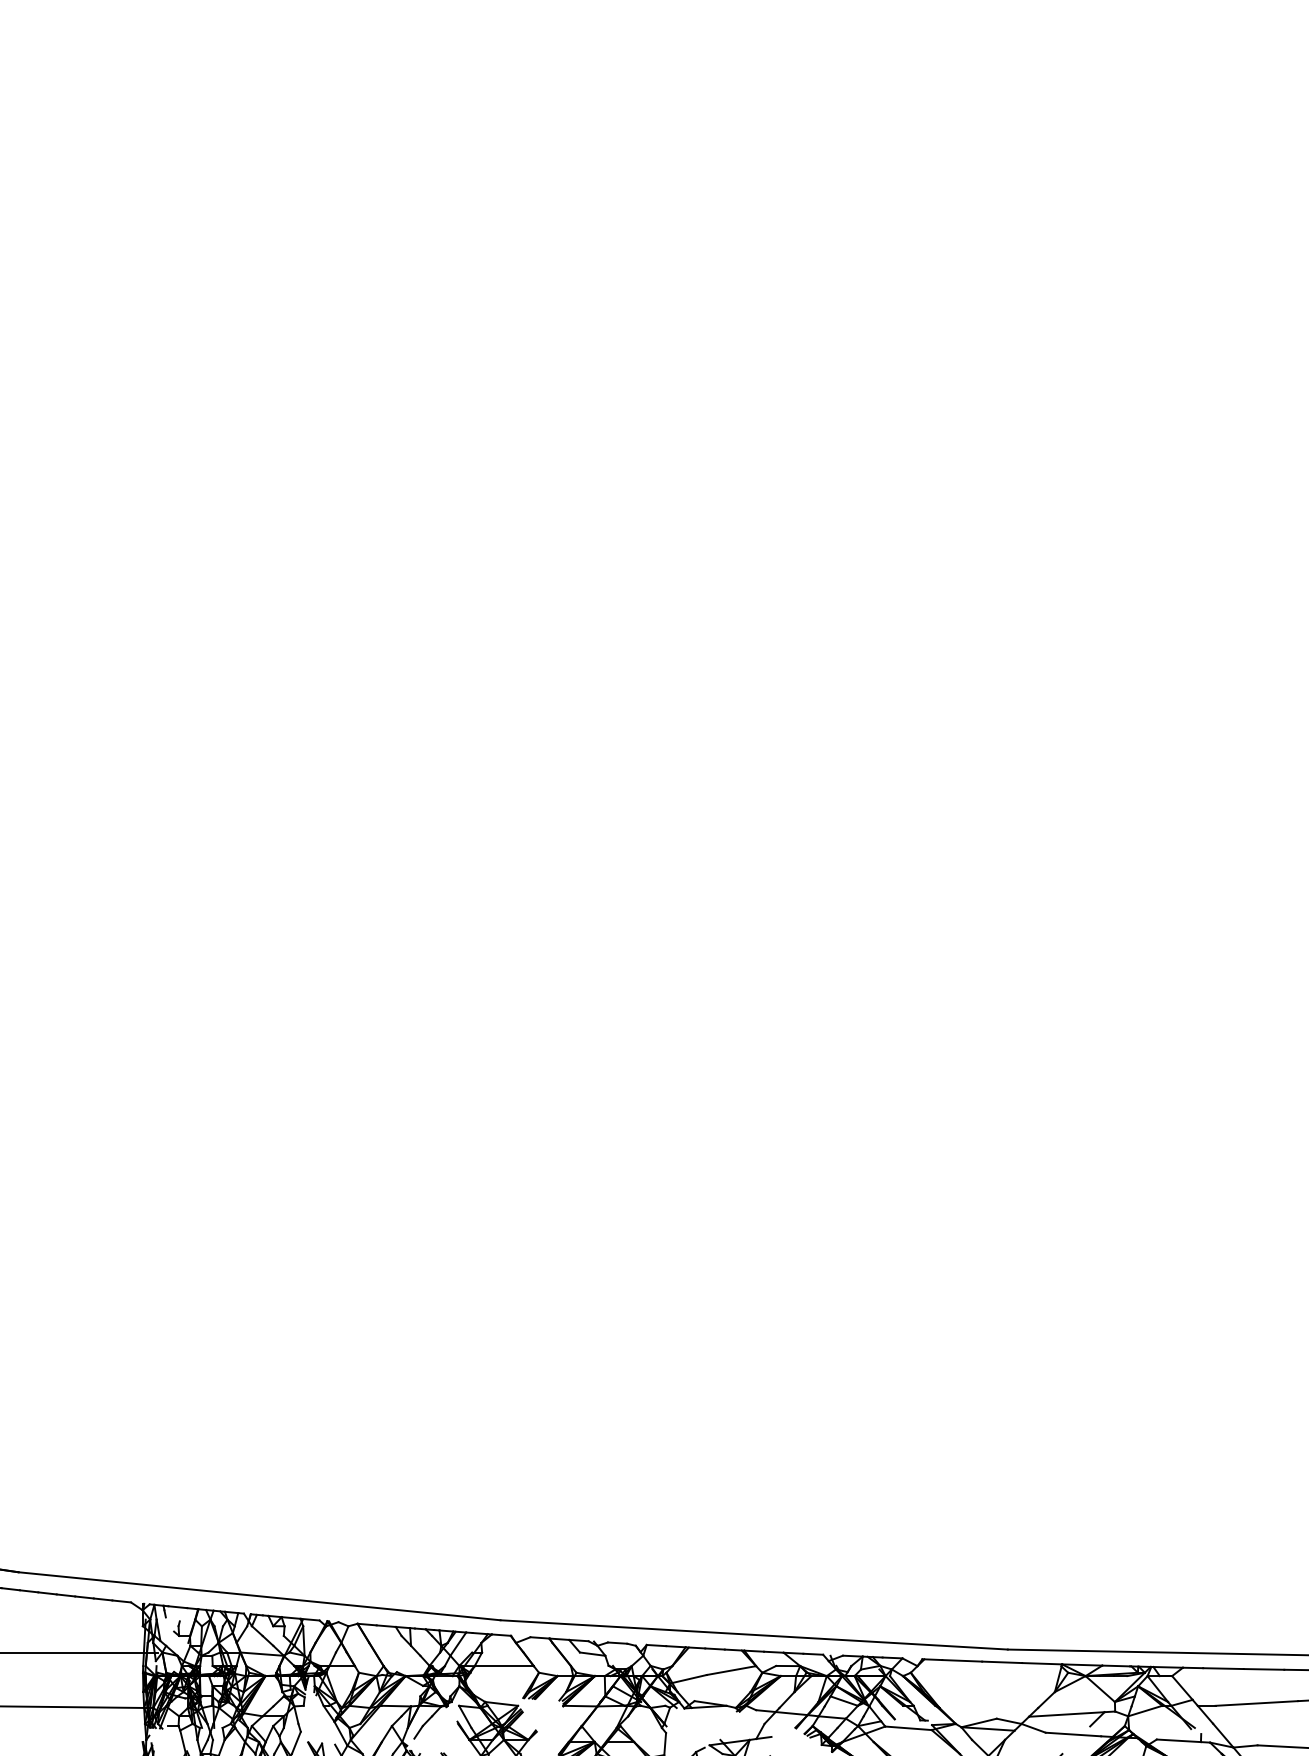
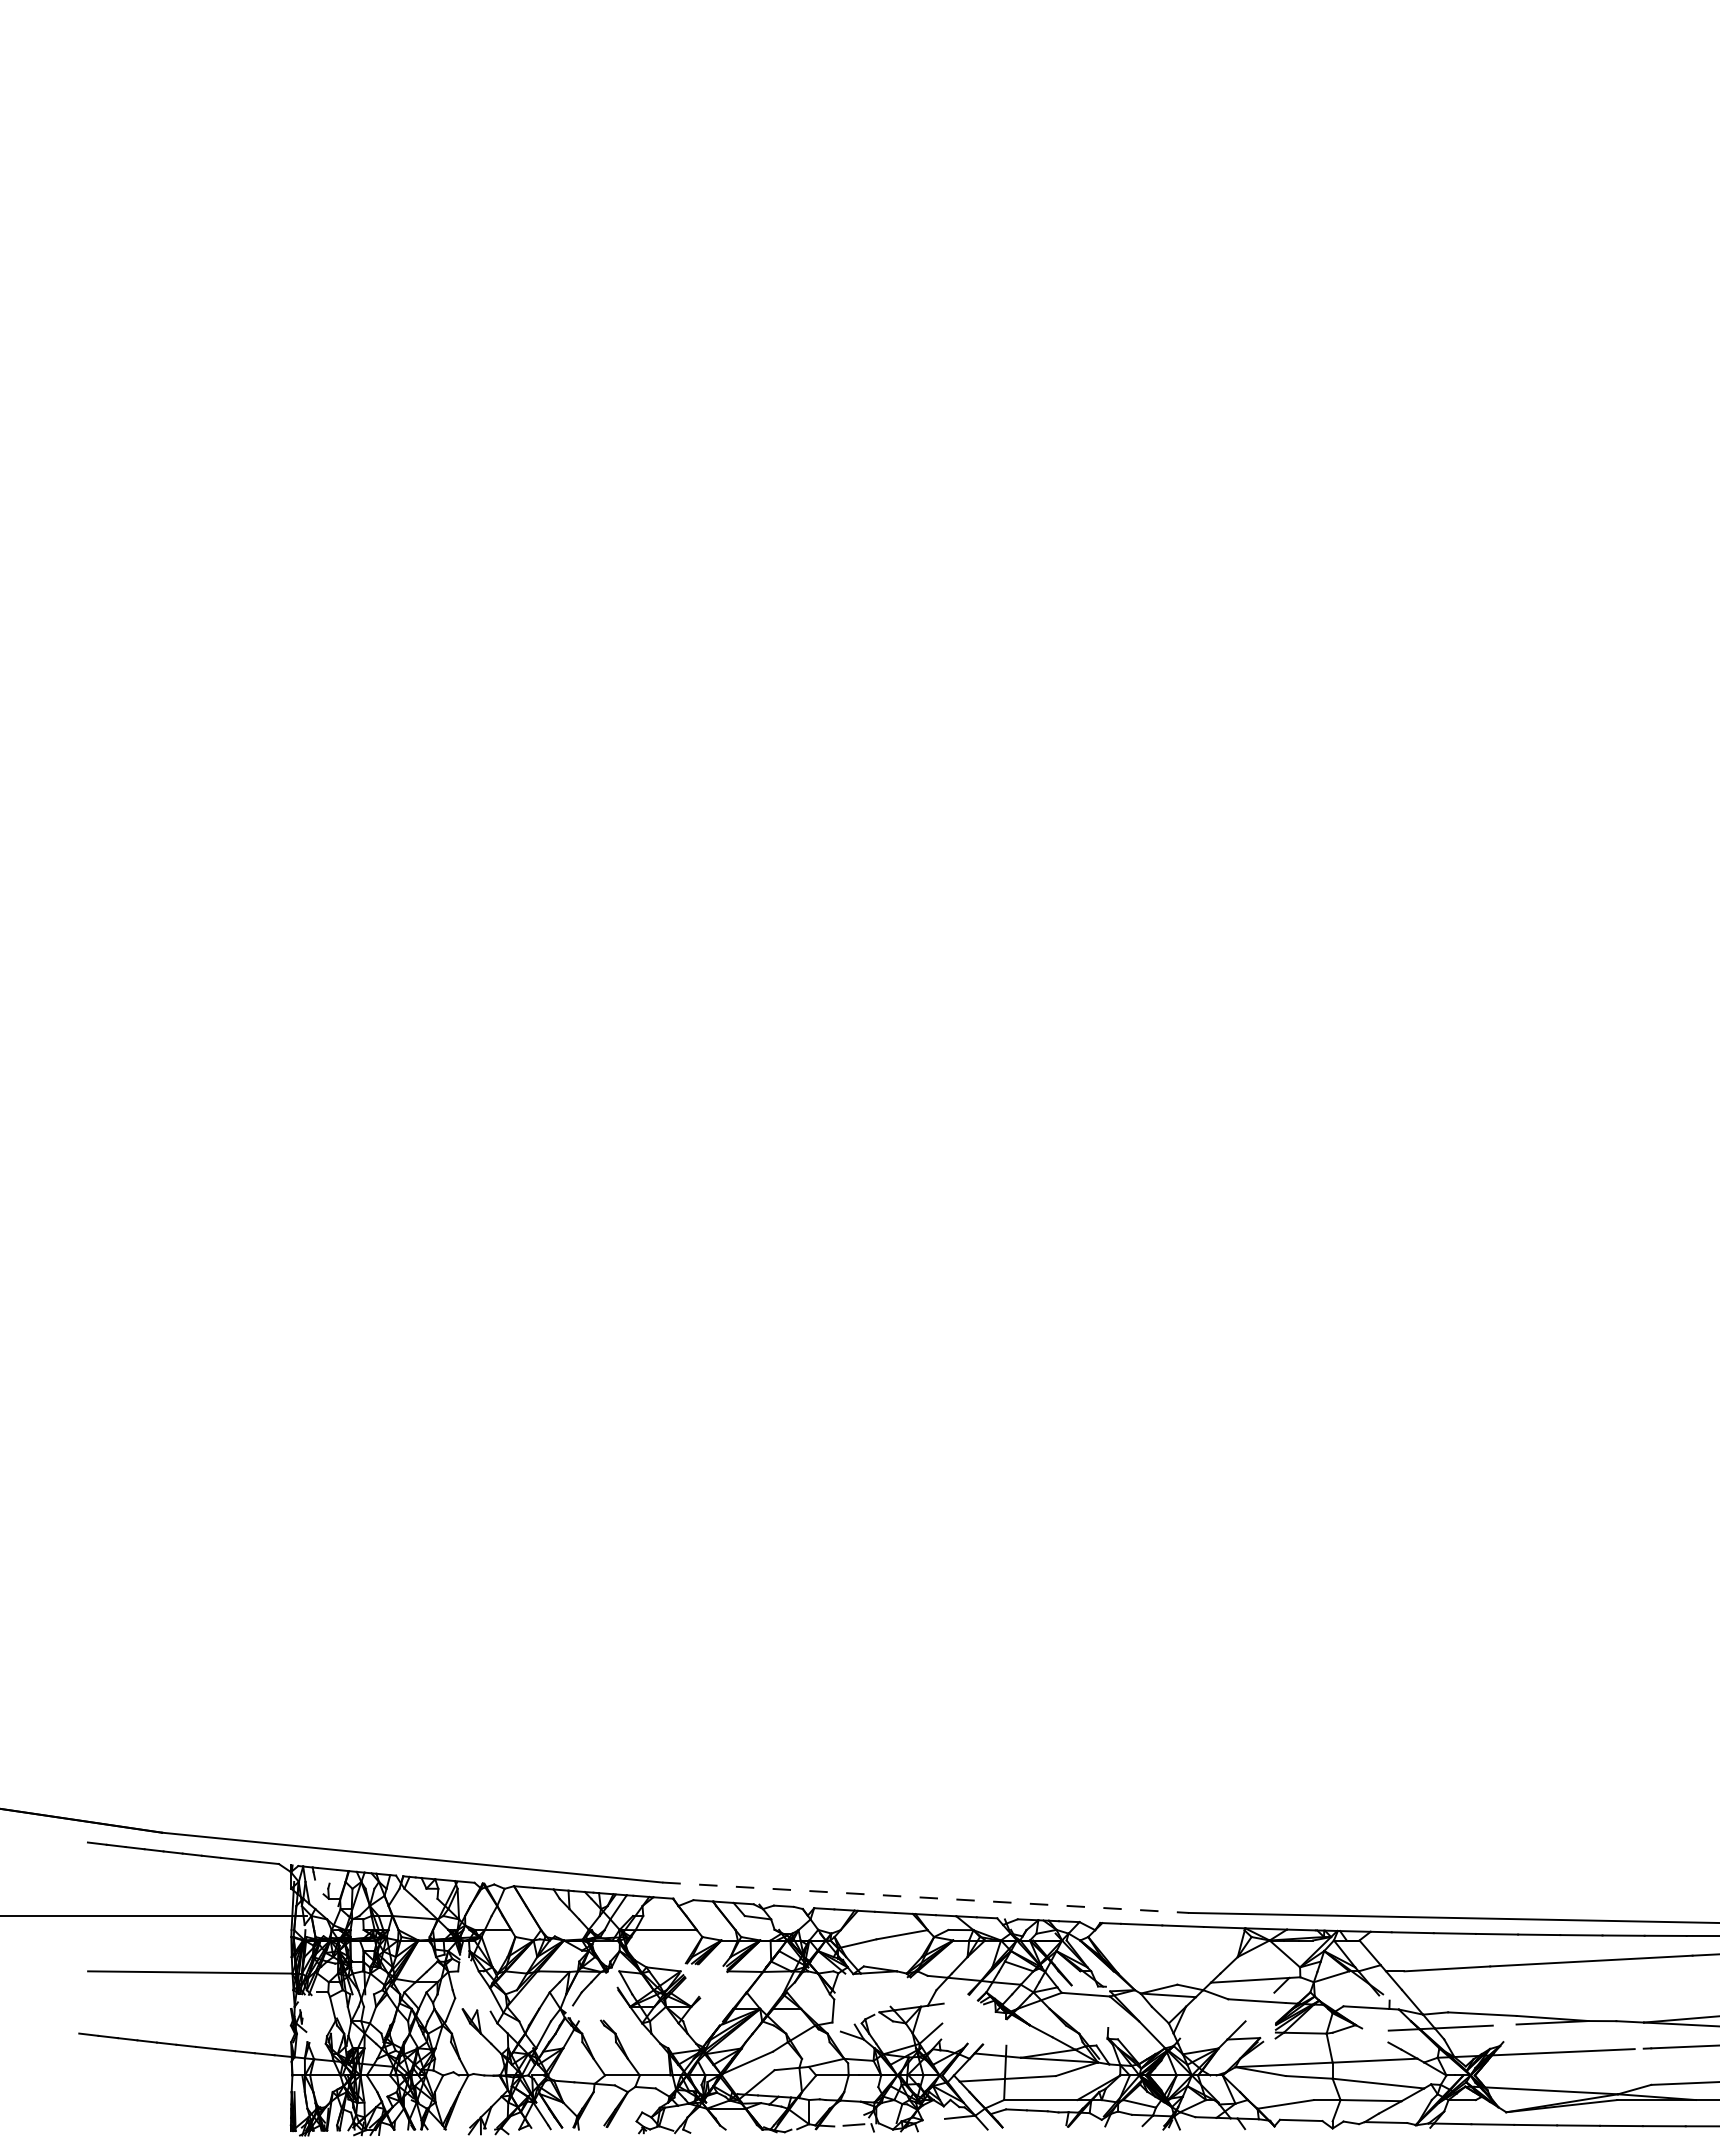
line: (754, 1634) -> (925, 1897), solid -> dashed

